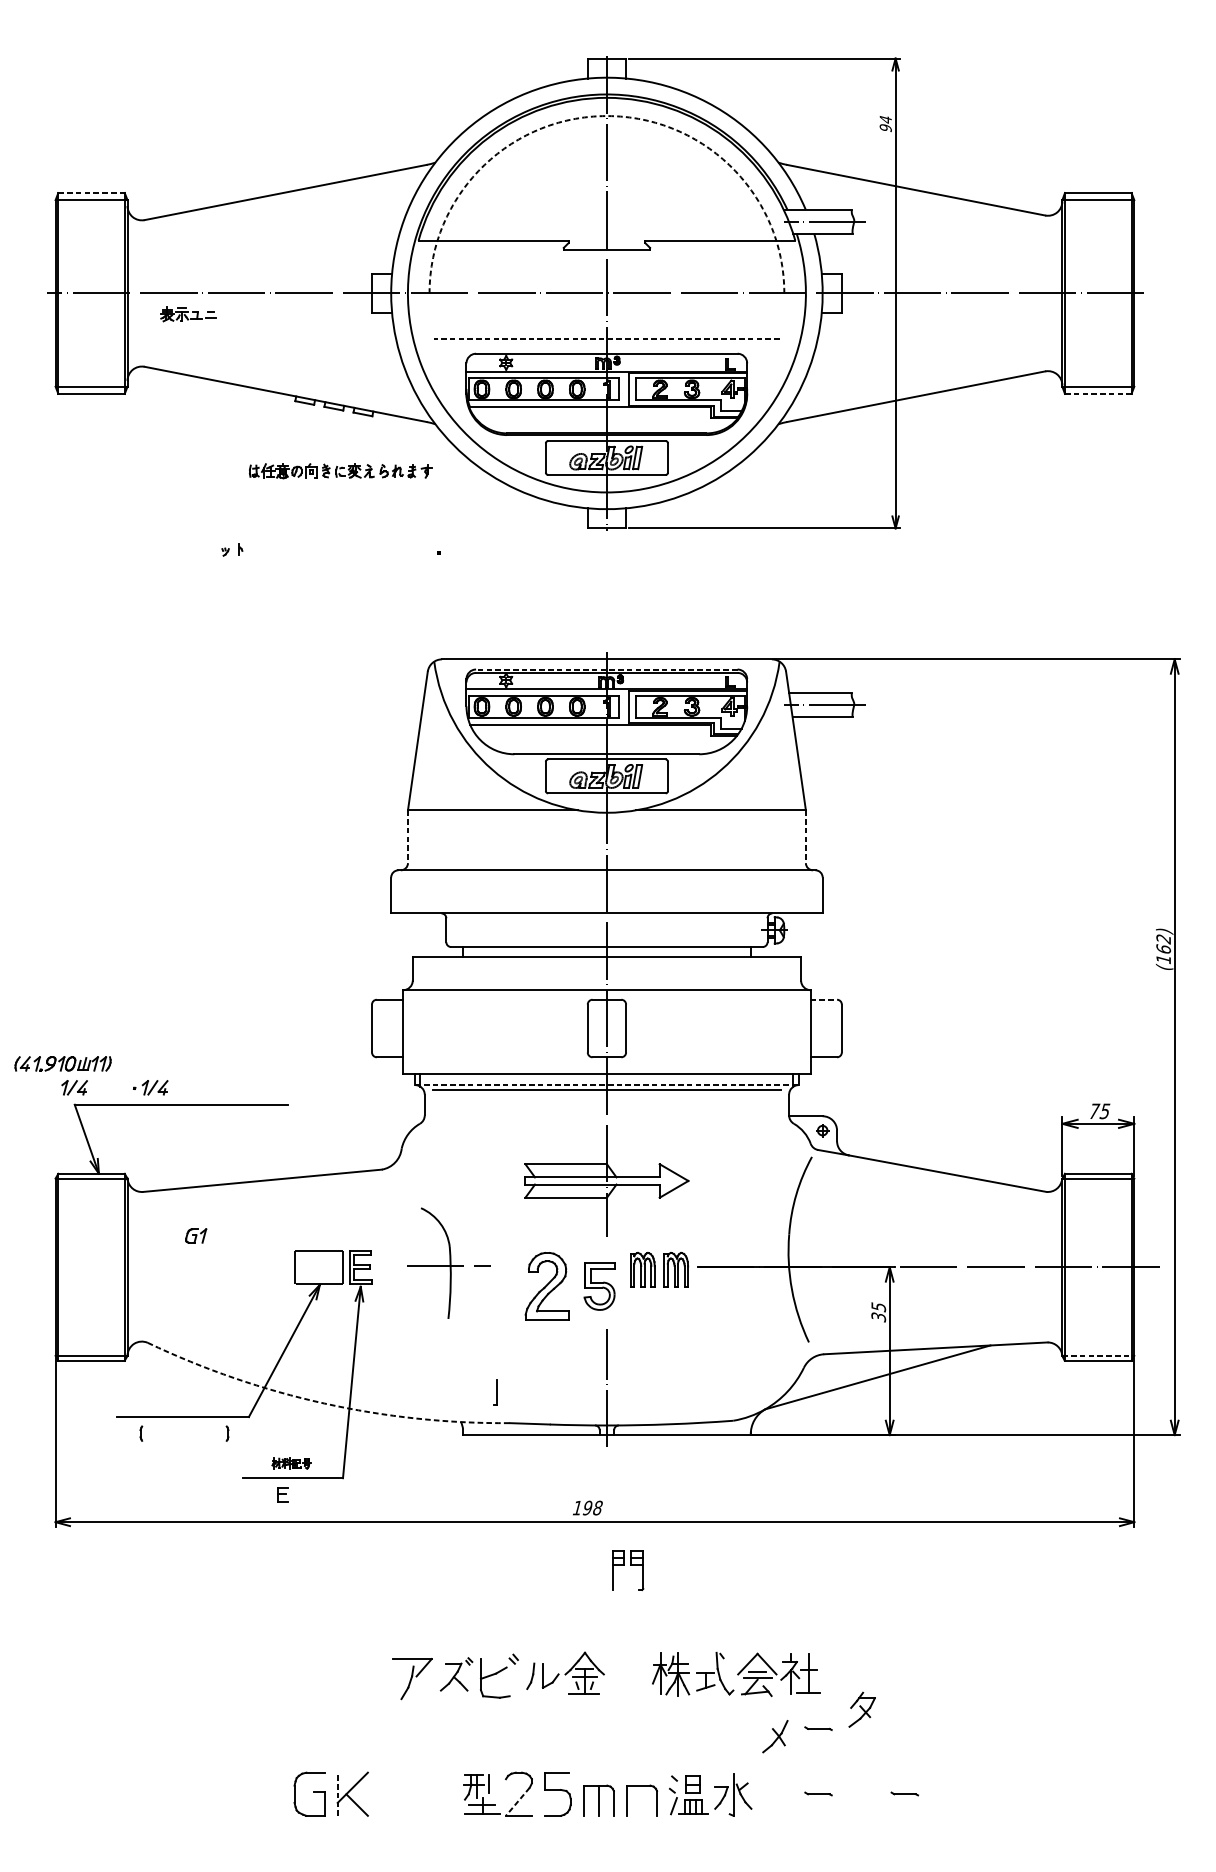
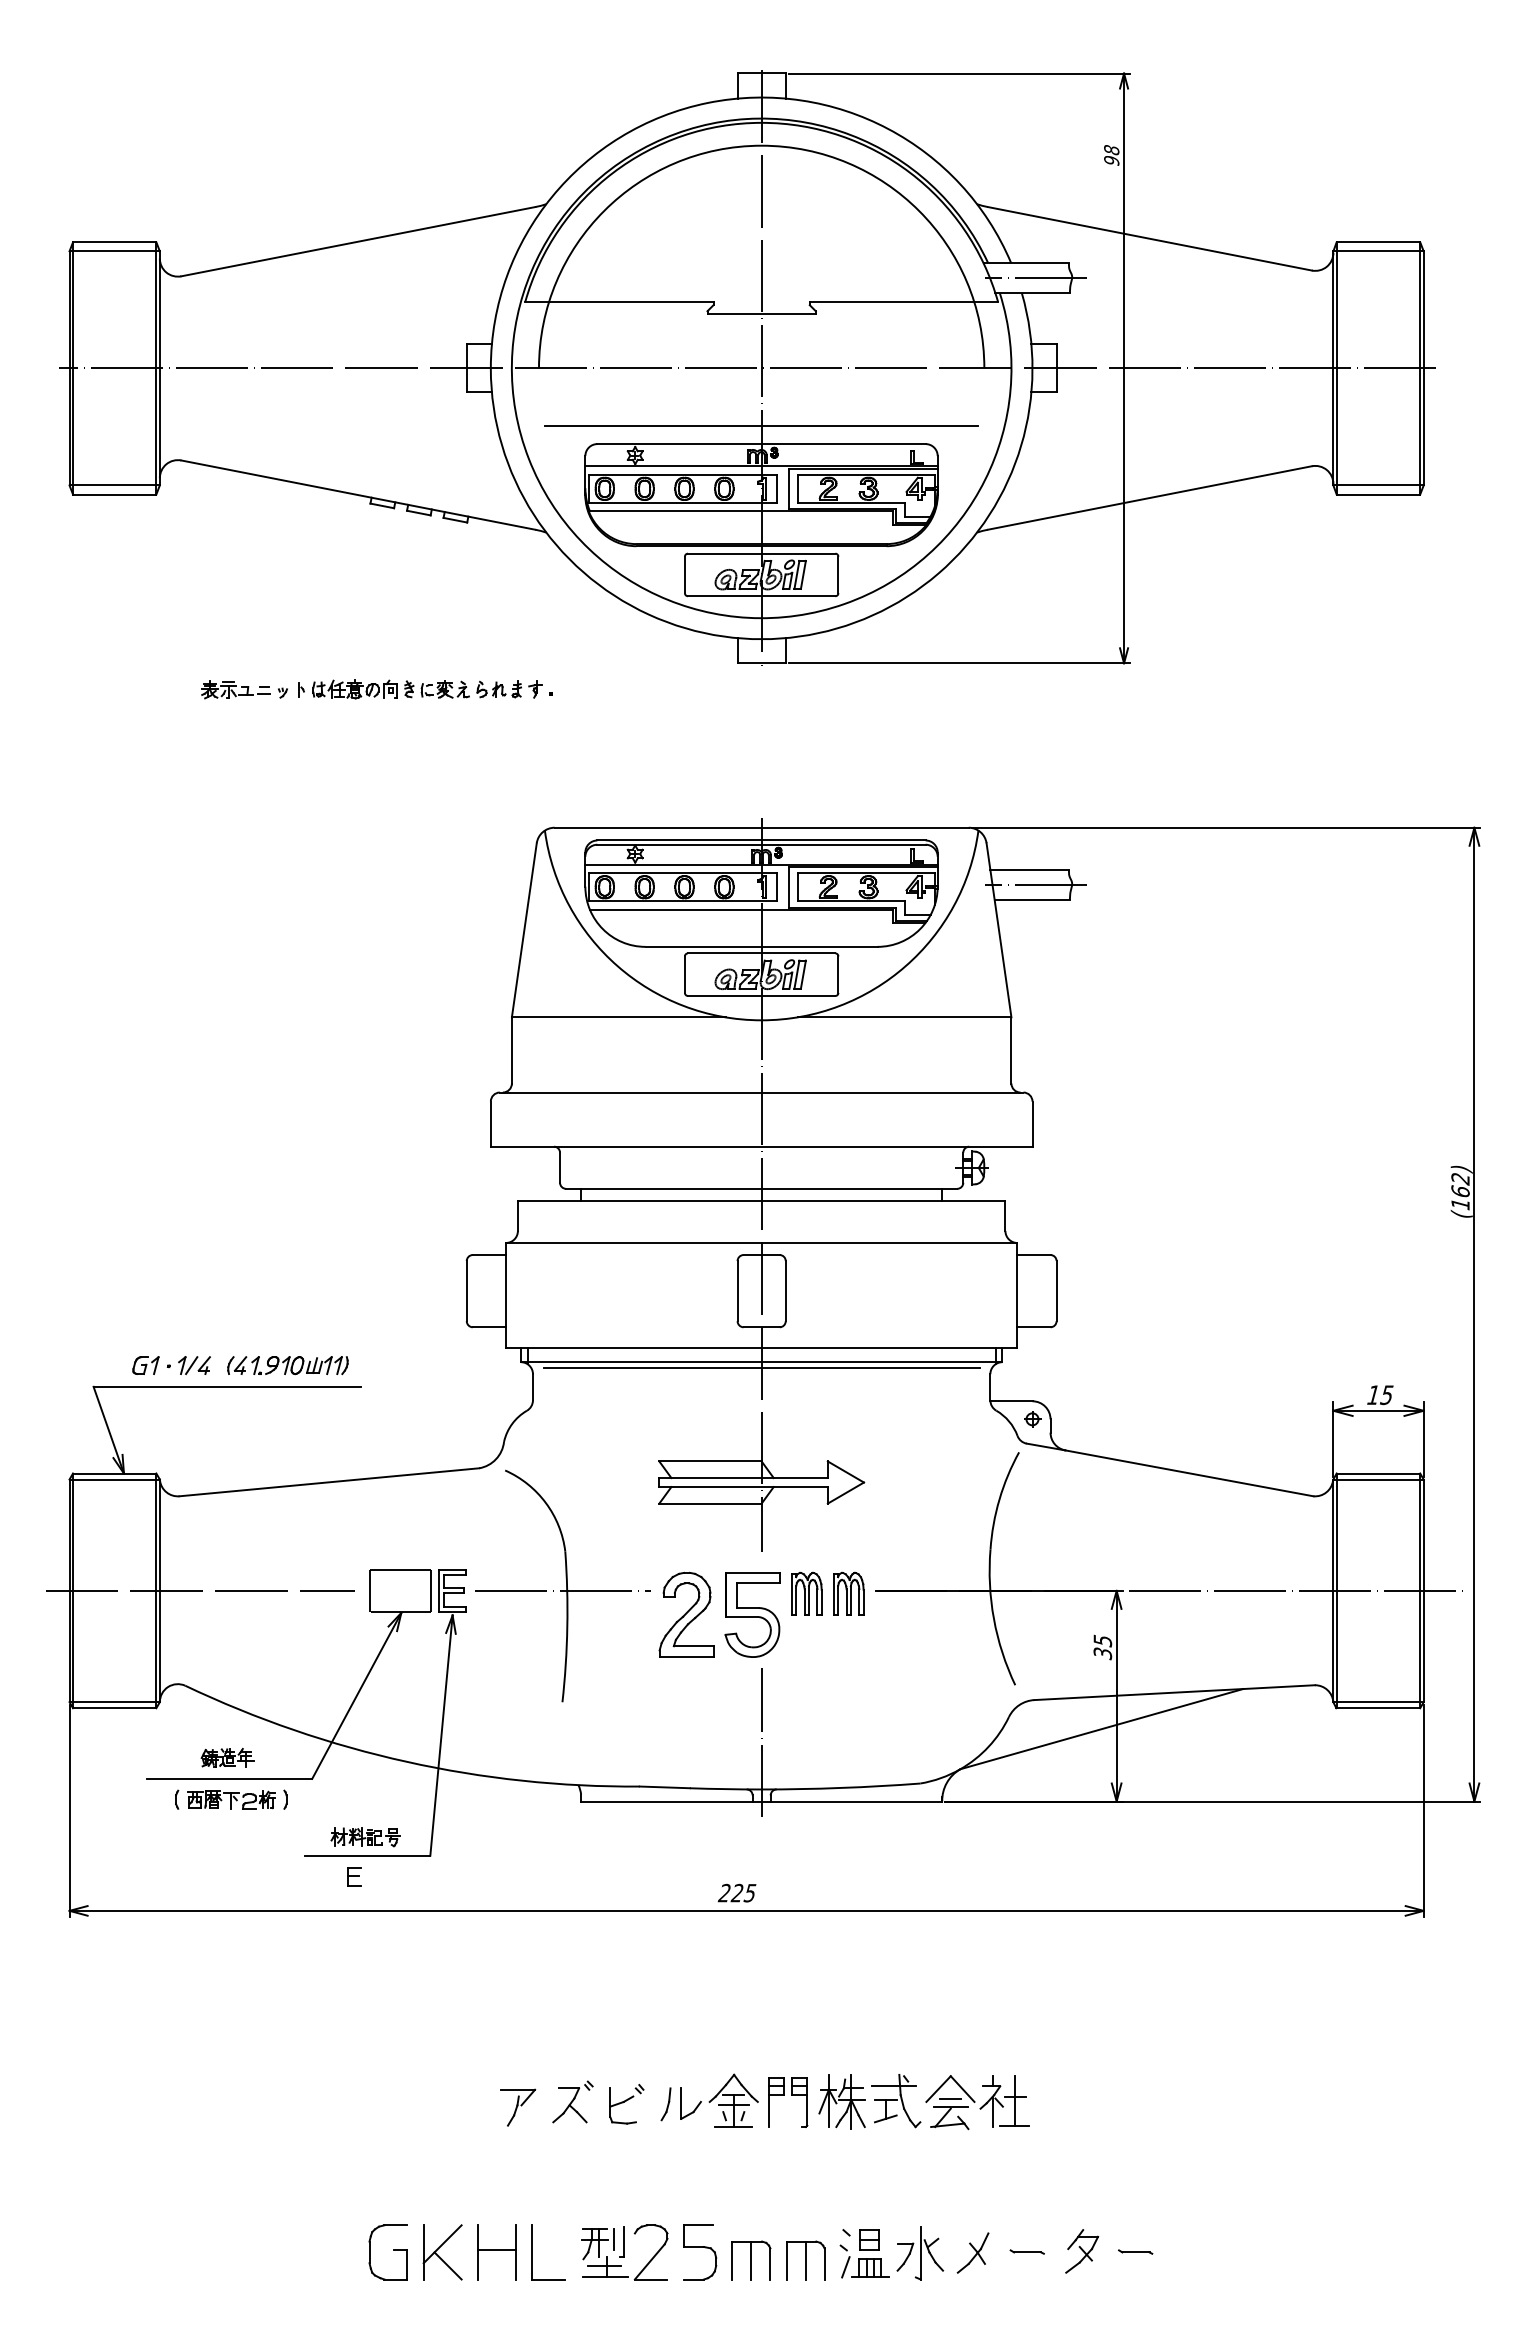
arc: (606, 115) -> (761, 145), dashed -> solid
text: (885, 119) -> (1111, 150), 94 -> 98
line: (91, 193) -> (114, 242), dashed -> solid
part: (187, 314) -> (235, 689), moved
line: (606, 338) -> (761, 425), dashed -> solid
line: (1098, 393) -> (1378, 494), dashed -> solid
part: (340, 471) -> (427, 689), moved
line: (606, 669) -> (761, 840), dashed -> solid
line: (407, 836) -> (511, 1050), dashed -> solid
line: (805, 836) -> (1011, 1050), dashed -> solid
line: (824, 1000) -> (1034, 1255), dashed -> solid
part: (62, 1063) -> (287, 1365), moved
line: (606, 1085) -> (761, 1362), dashed -> solid
part: (74, 1087) -> (93, 1365), removed
text: (1095, 1110) -> (1374, 1394), 75 -> 15
part: (195, 1235) -> (145, 1365), moved
part: (448, 1263) -> (562, 1585), size x1.67
line: (159, 1266) -> (199, 1590), added
part: (599, 1286) -> (752, 1614), size x1.43
line: (1099, 1356) -> (1379, 1702), dashed -> solid
part: (495, 1392) -> (621, 2241), moved
part: (181, 1400) -> (227, 1757), added
arc: (324, 1403) -> (406, 1761), dashed -> solid
part: (184, 1433) -> (231, 1799), added
part: (291, 1463) -> (365, 1837), size x1.43
text: (586, 1507) -> (736, 1892), 198 -> 225
part: (630, 1564) -> (791, 2095), moved
line: (711, 1662) -> (893, 2086), added
part: (499, 1676) -> (626, 2104), size x0.71
part: (413, 1678) -> (518, 2107), size x0.71
part: (862, 1709) -> (1082, 2251), moved
part: (817, 1728) -> (1026, 2169), removed
part: (774, 1736) -> (972, 2252), moved
line: (337, 1793) -> (423, 2251), dashed -> solid
part: (395, 1794) -> (496, 2252), added
part: (424, 1794) -> (532, 2252), added
line: (641, 1800) -> (805, 2260), added
line: (517, 1802) -> (649, 2262), dashed -> solid

